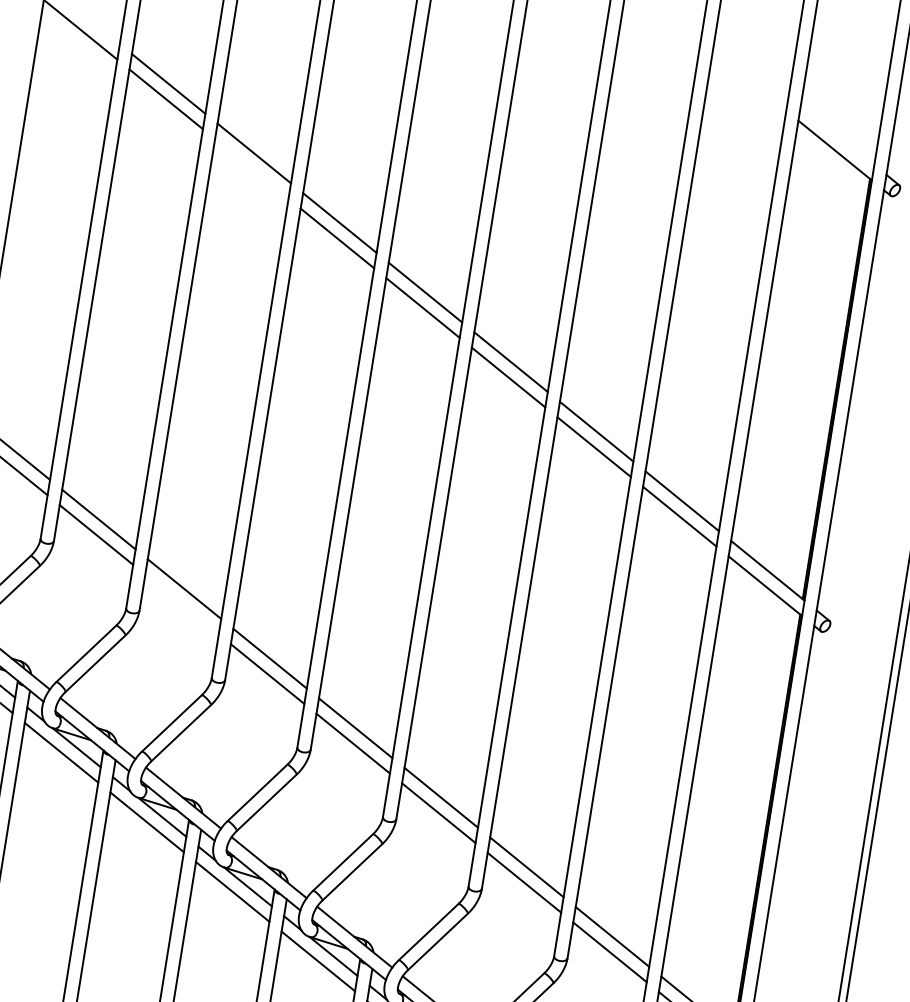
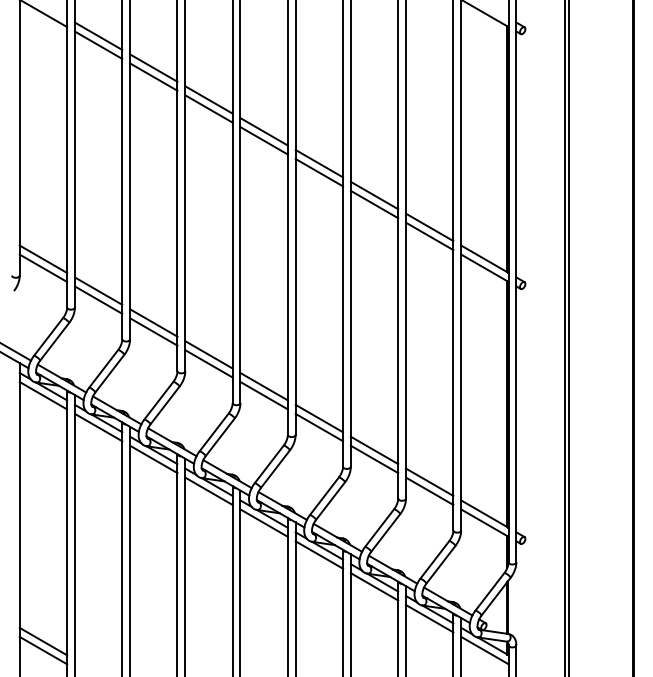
line: (251, 167) -> (153, 76), added
line: (181, 603) -> (153, 331), added

